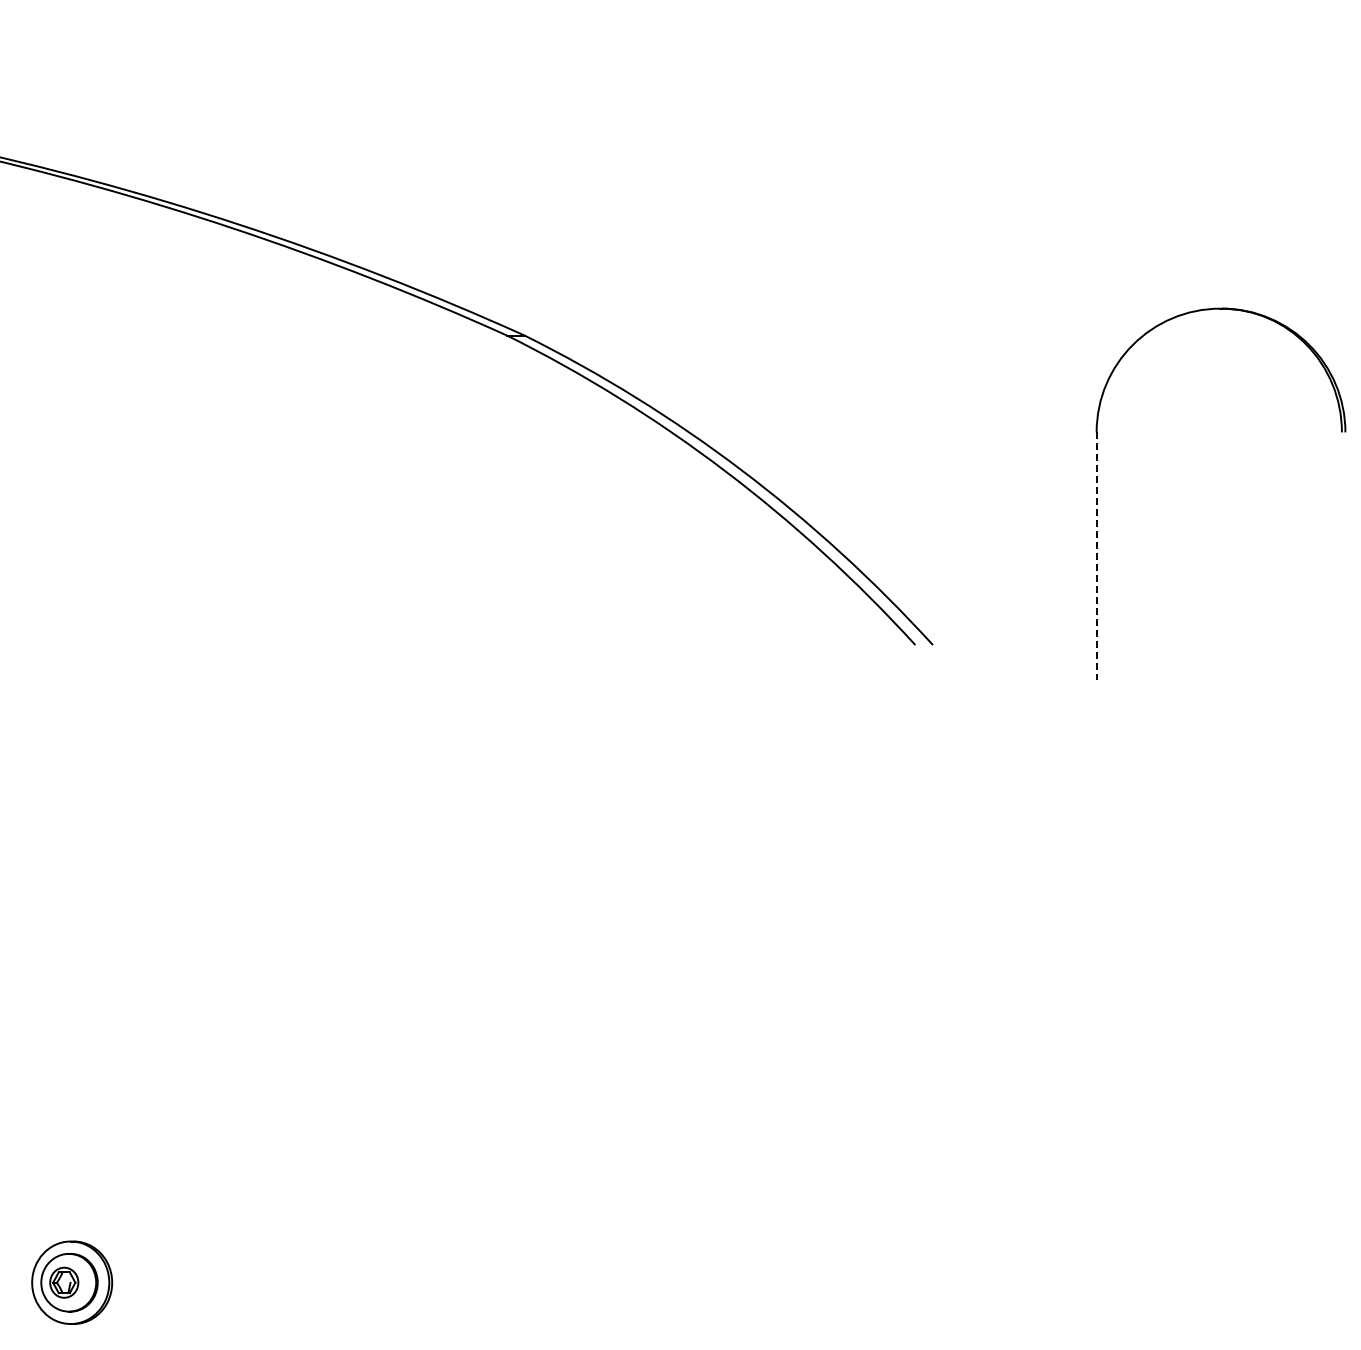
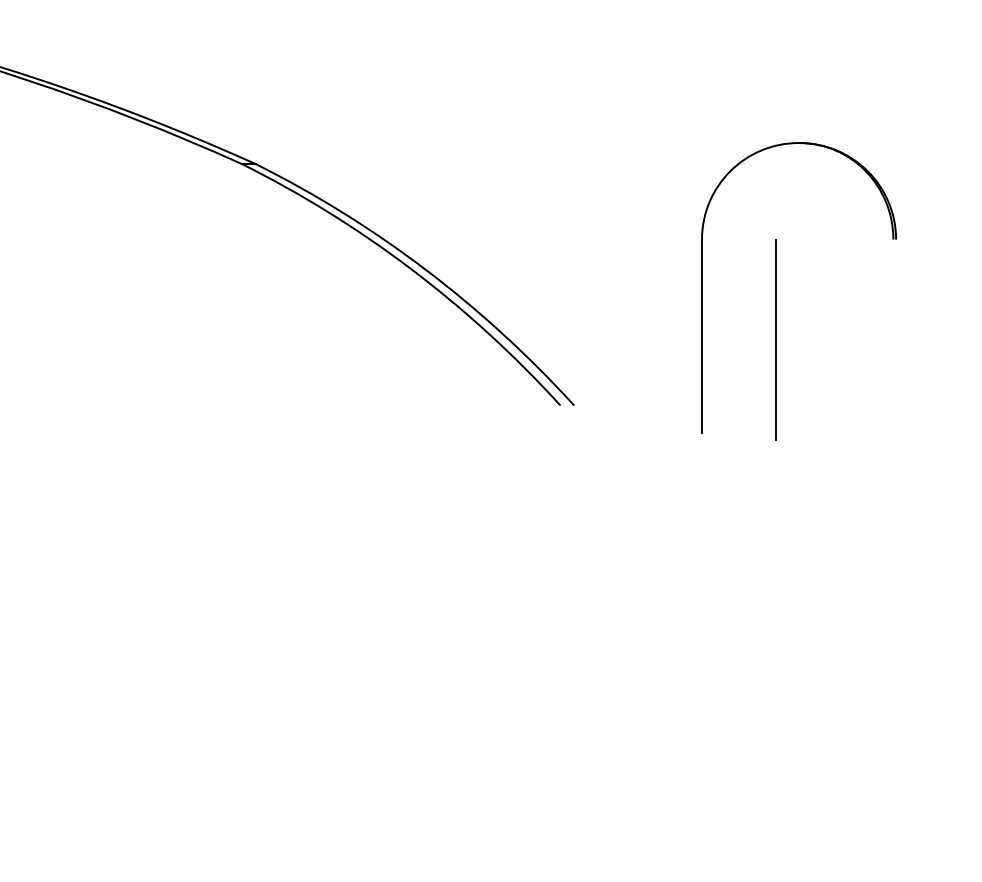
line: (1096, 556) -> (701, 336), dashed -> solid
line: (1191, 560) -> (776, 339), added

